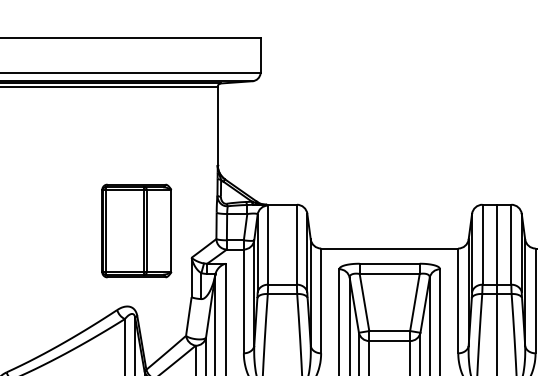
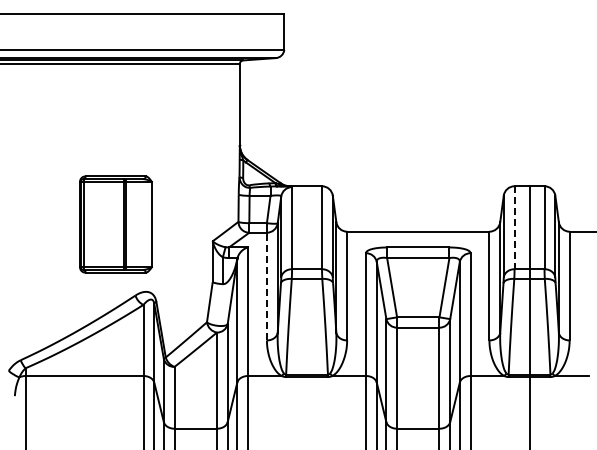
part: (136, 230) -> (115, 224), moved
line: (482, 245) -> (514, 228), solid -> dashed
line: (243, 301) -> (266, 286), solid -> dashed

